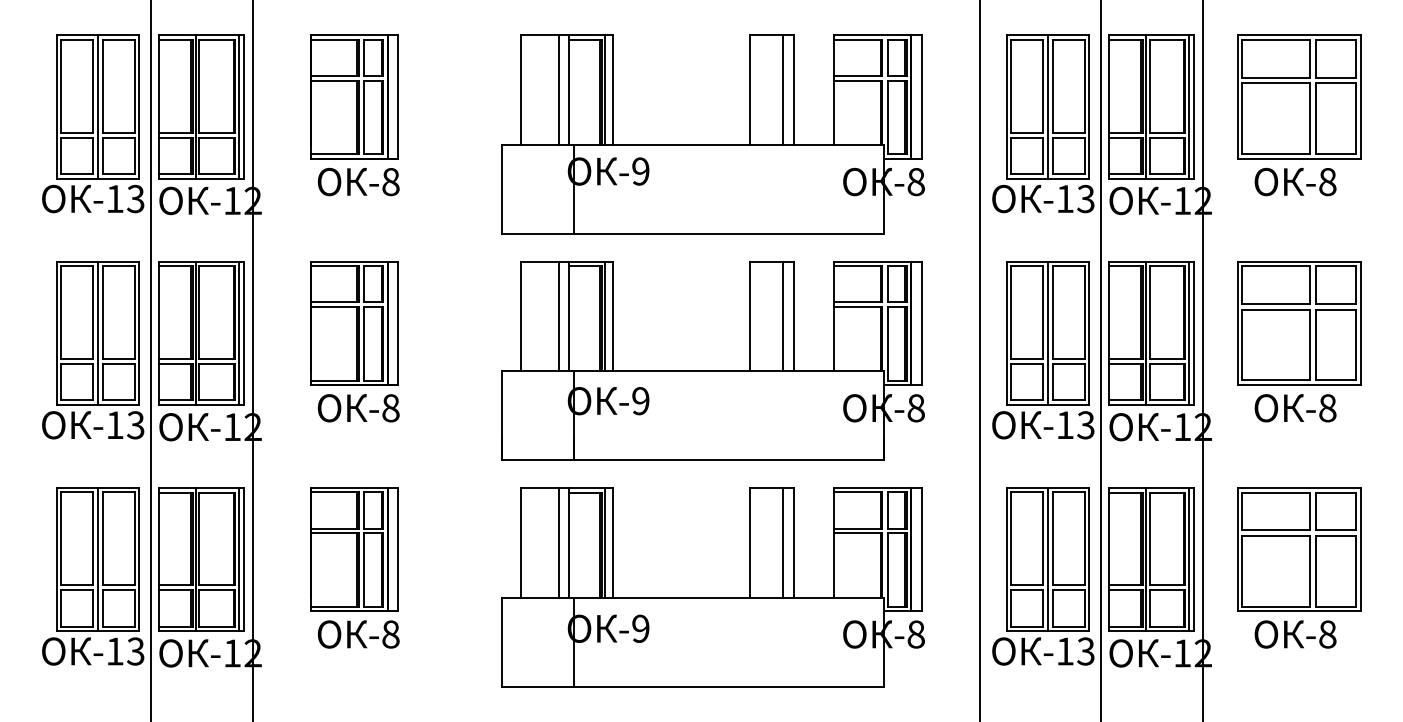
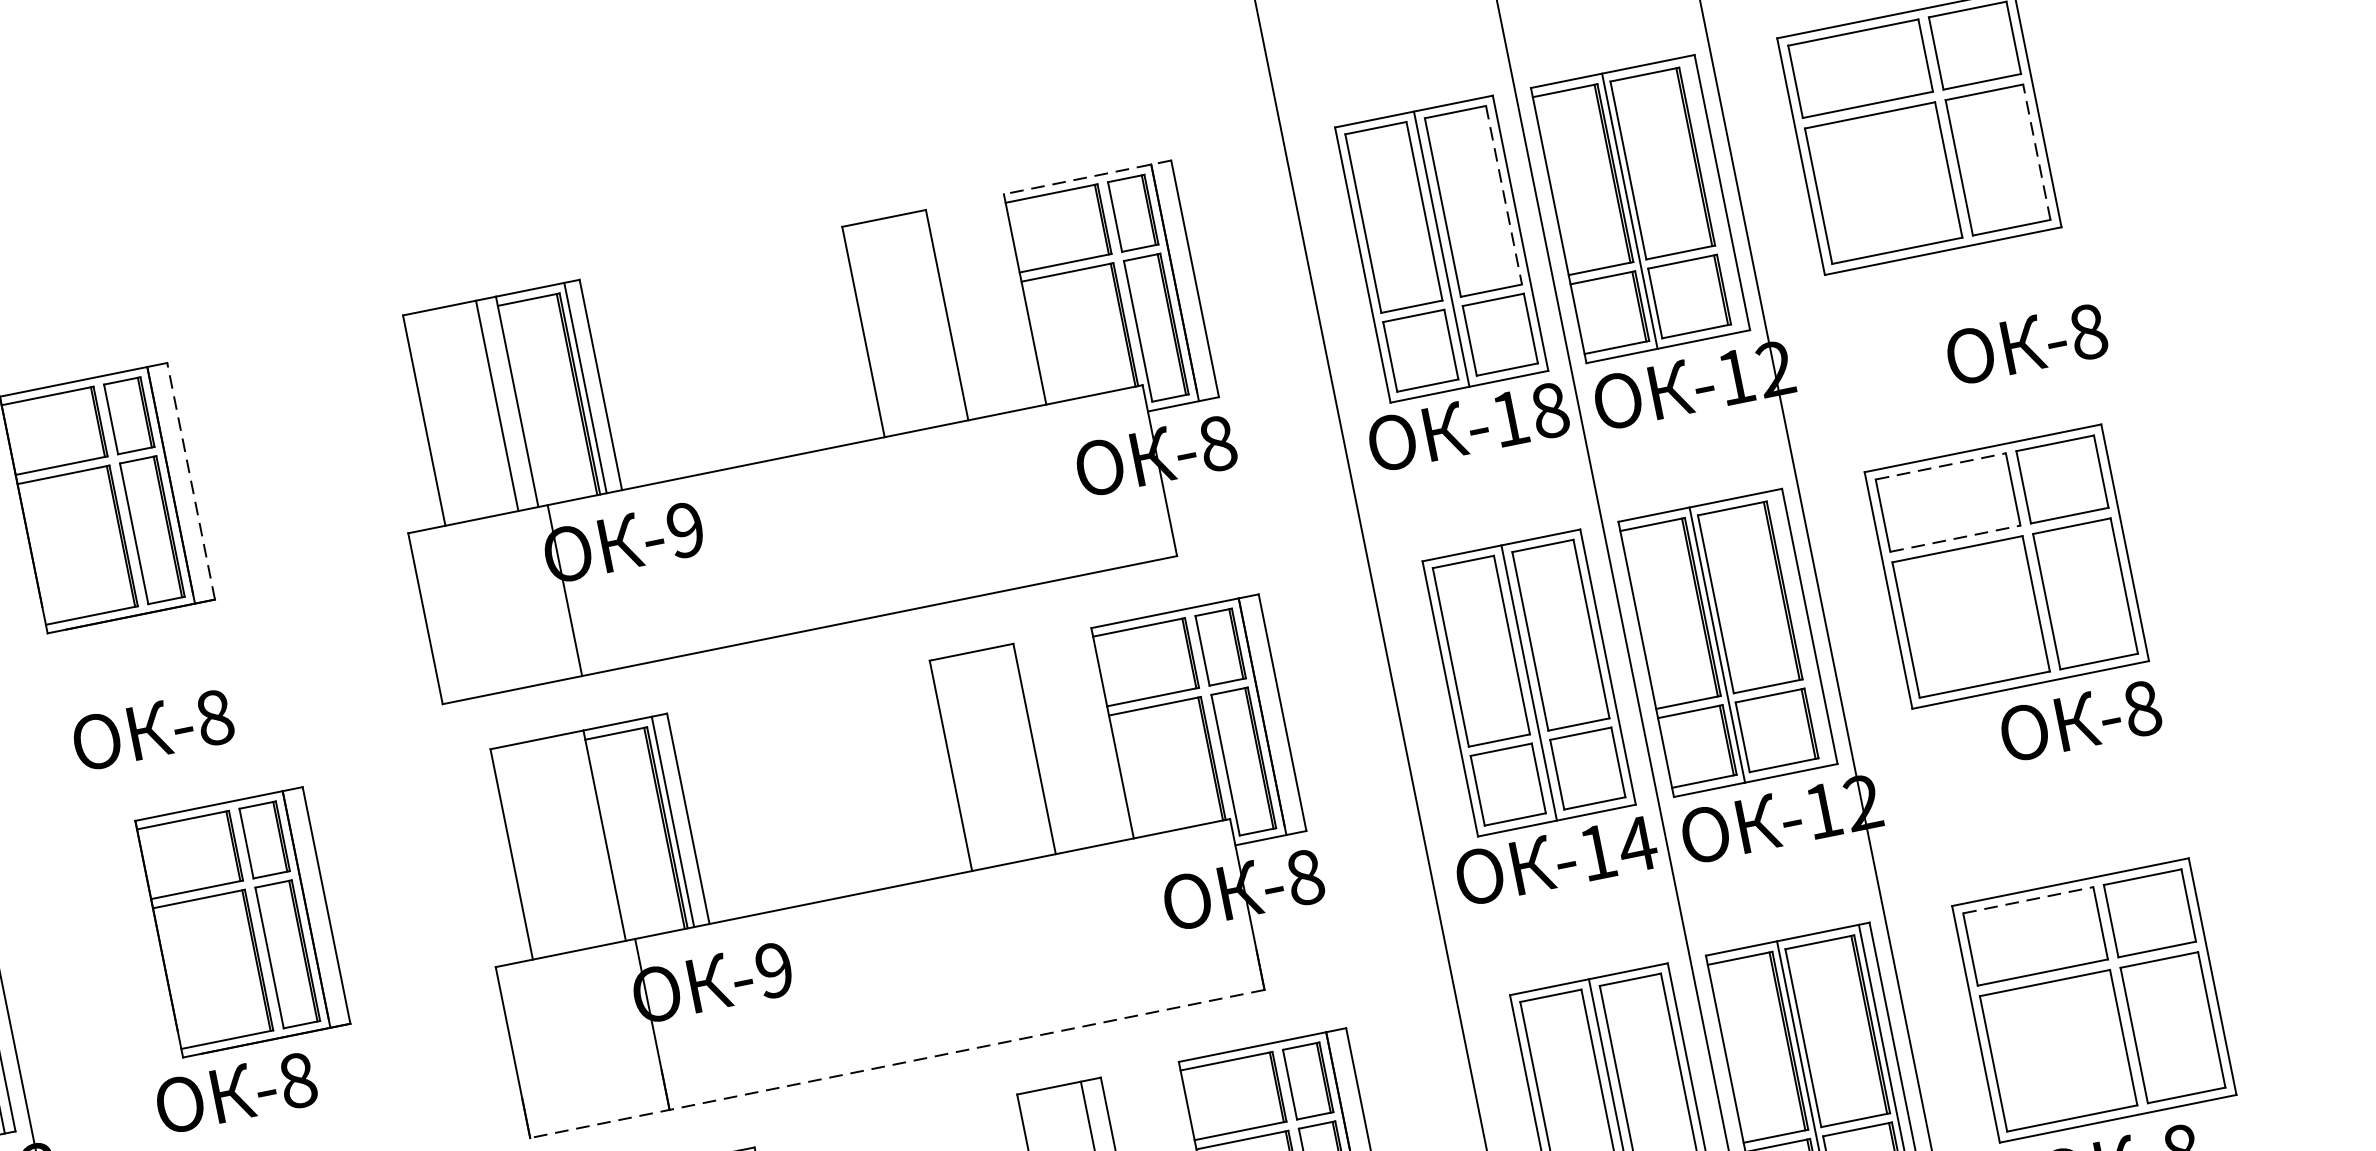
line: (877, 35) -> (1086, 177), solid -> dashed
line: (1084, 86) -> (1503, 195), solid -> dashed
line: (783, 90) -> (927, 319), removed
line: (397, 97) -> (190, 482), solid -> dashed
line: (1188, 106) -> (1710, 193), removed
line: (1356, 118) -> (2037, 151), solid -> dashed
text: (358, 181) -> (152, 729), moved
text: (1295, 181) -> (2026, 343), moved
text: (1085, 198) -> (1548, 409), -13 -> -18
line: (1276, 266) -> (1941, 466), solid -> dashed
line: (1276, 304) -> (1956, 539), solid -> dashed
line: (558, 316) -> (583, 839), removed
line: (783, 316) -> (1015, 752), removed
part: (354, 323) -> (243, 922), moved
line: (1188, 333) -> (1798, 628), removed
text: (1295, 408) -> (2080, 721), moved
text: (1085, 425) -> (1636, 845), -13 -> -14
line: (692, 460) -> (896, 1064), solid -> dashed
line: (1276, 492) -> (2028, 899), solid -> dashed

